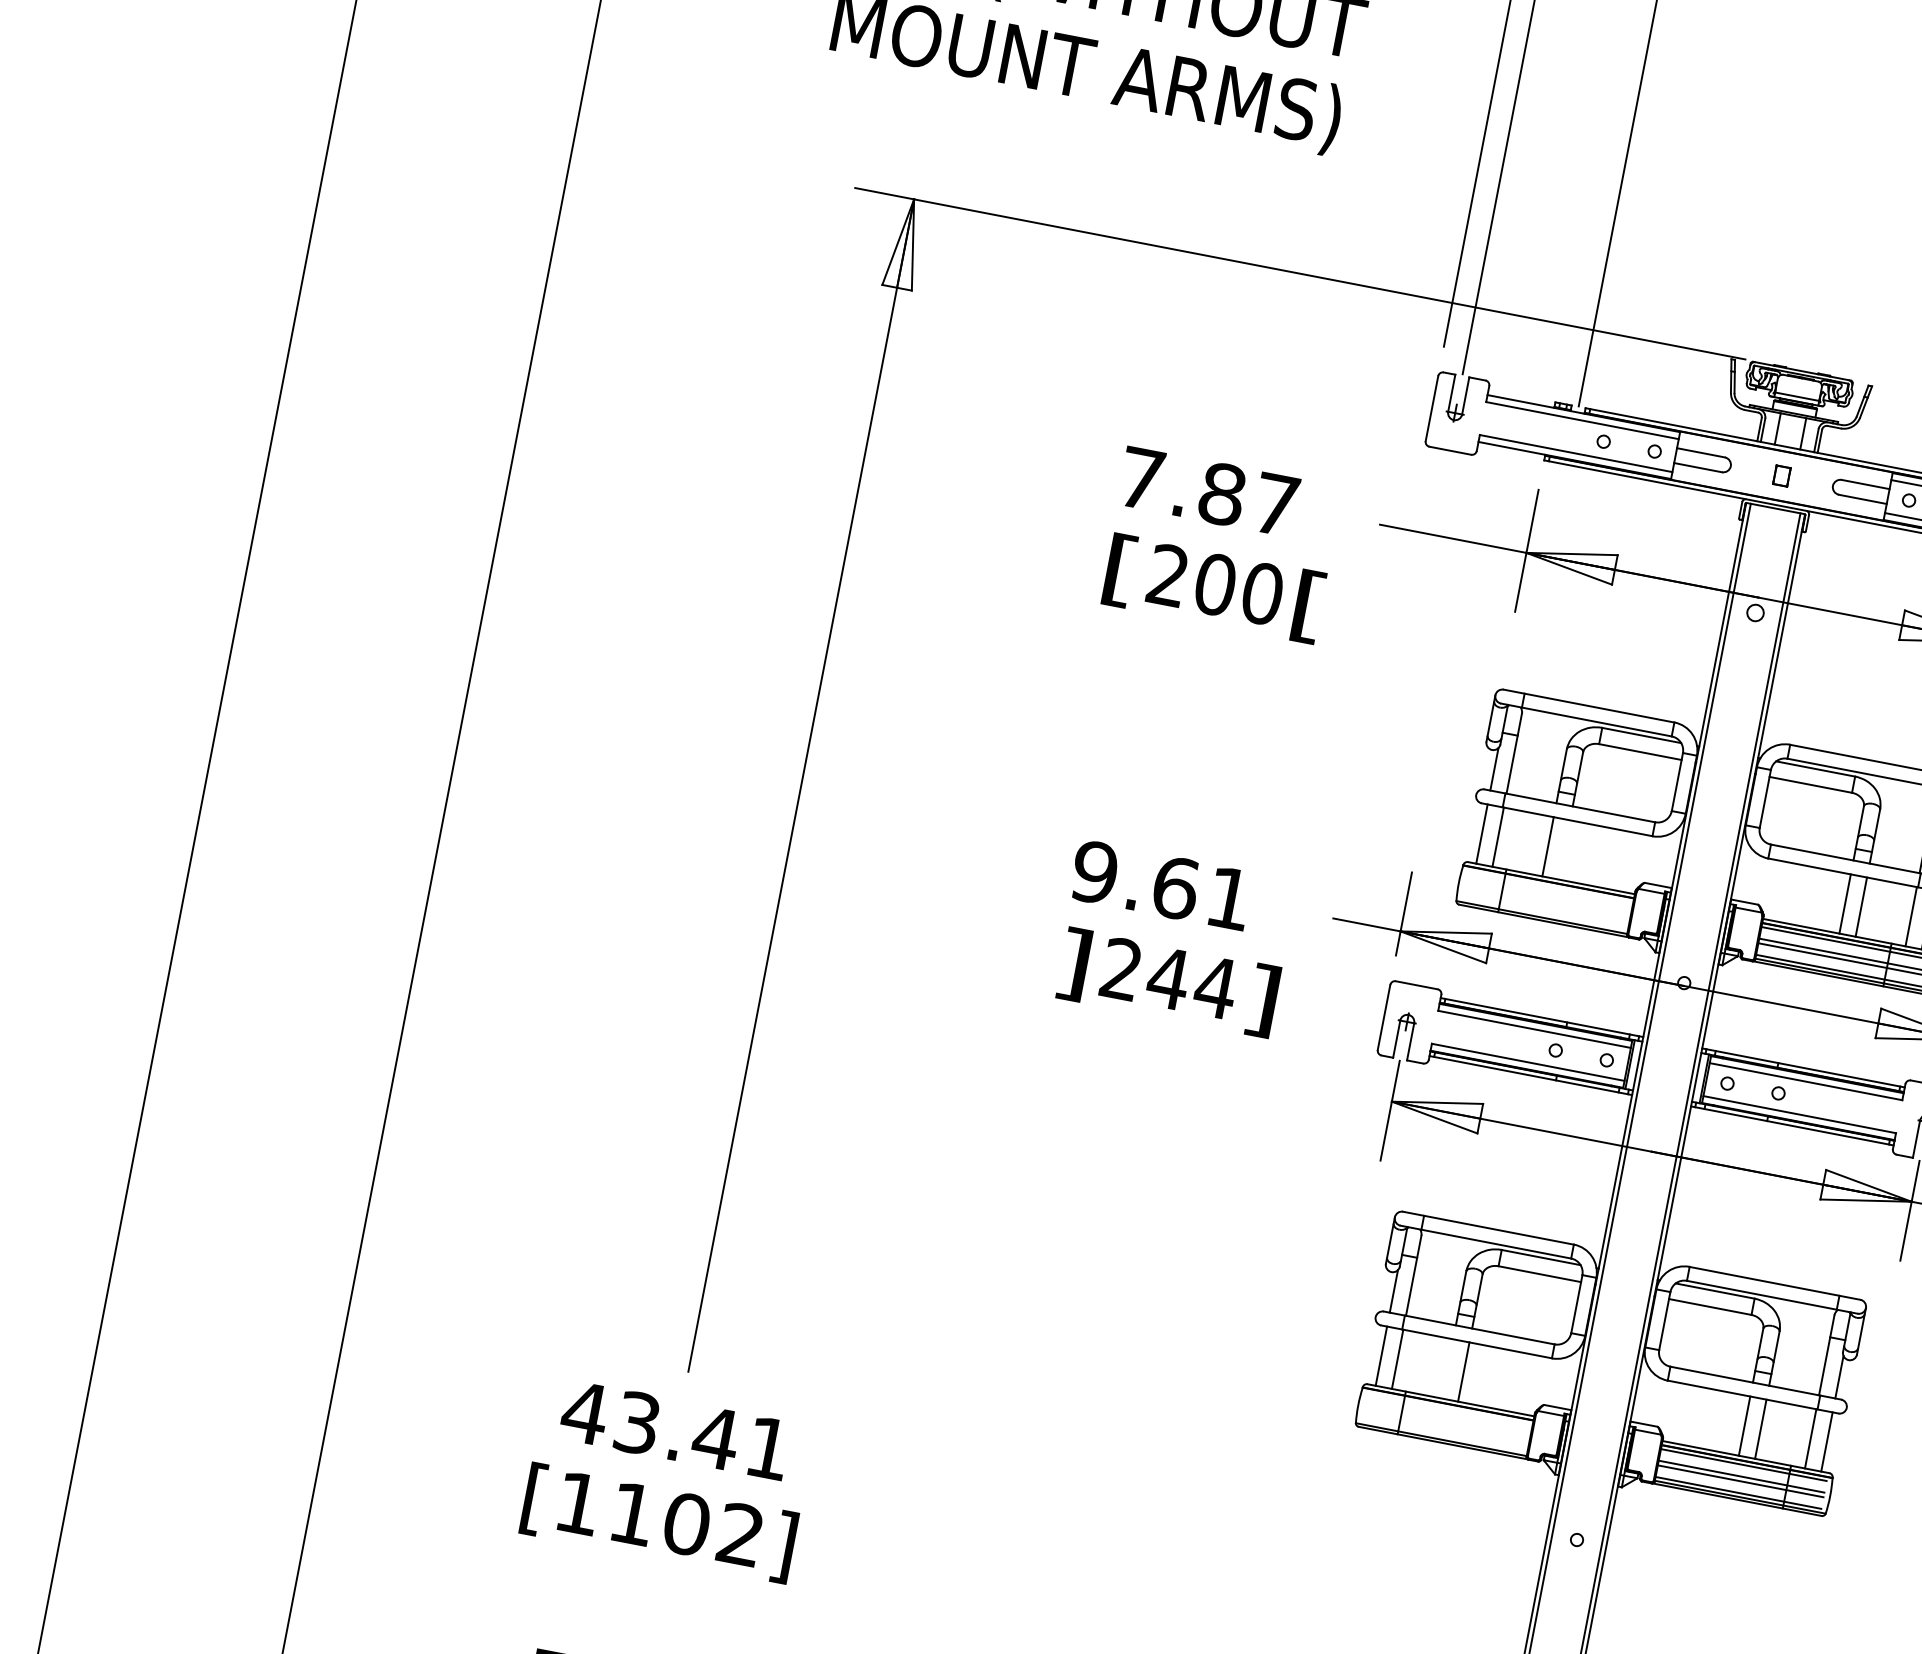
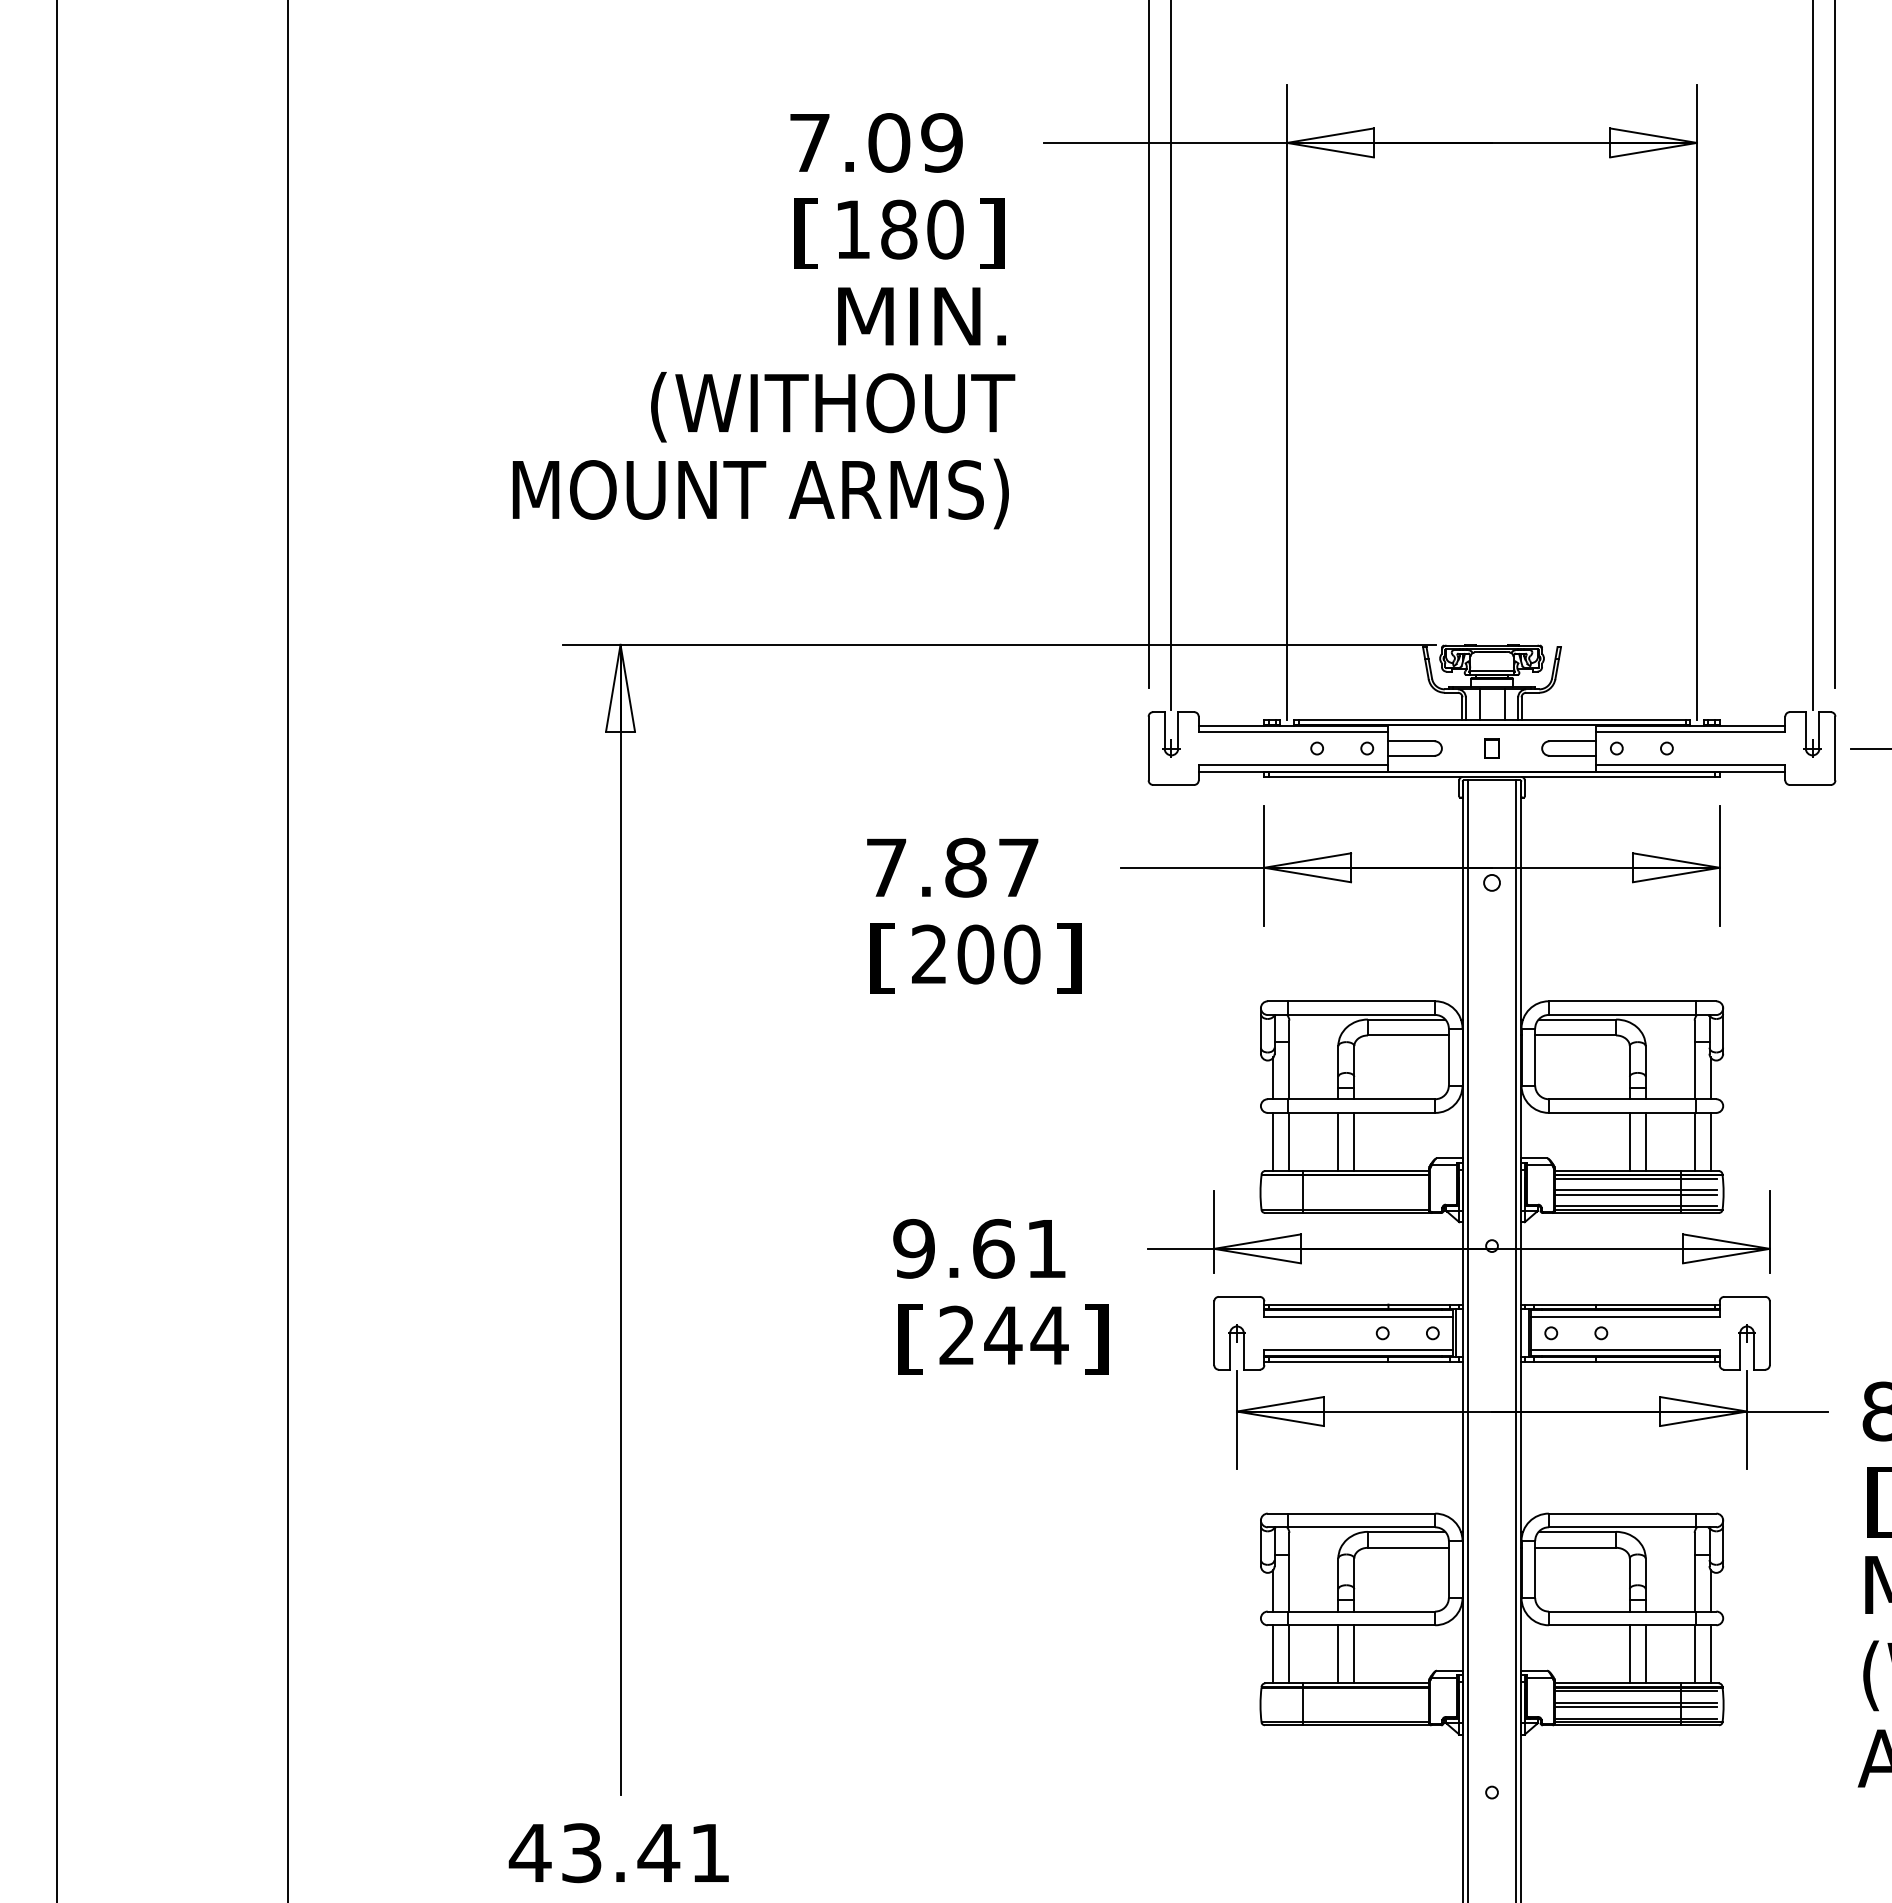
text: (1309, 606) -> (1068, 958), [ -> ]
line: (1564, 849) -> (1354, 1141), added
text: (1073, 964) -> (910, 1339), ] -> [
line: (1447, 1369) -> (1338, 1654), added

